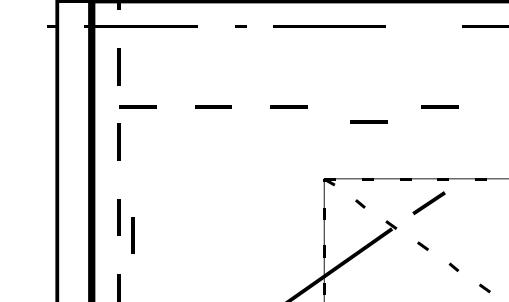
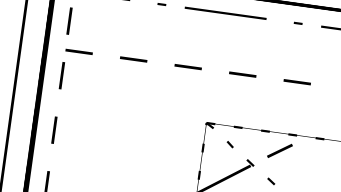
line: (429, 26) -> (297, 23), added
line: (368, 121) -> (242, 74), moved
line: (132, 235) -> (62, 144), removed

